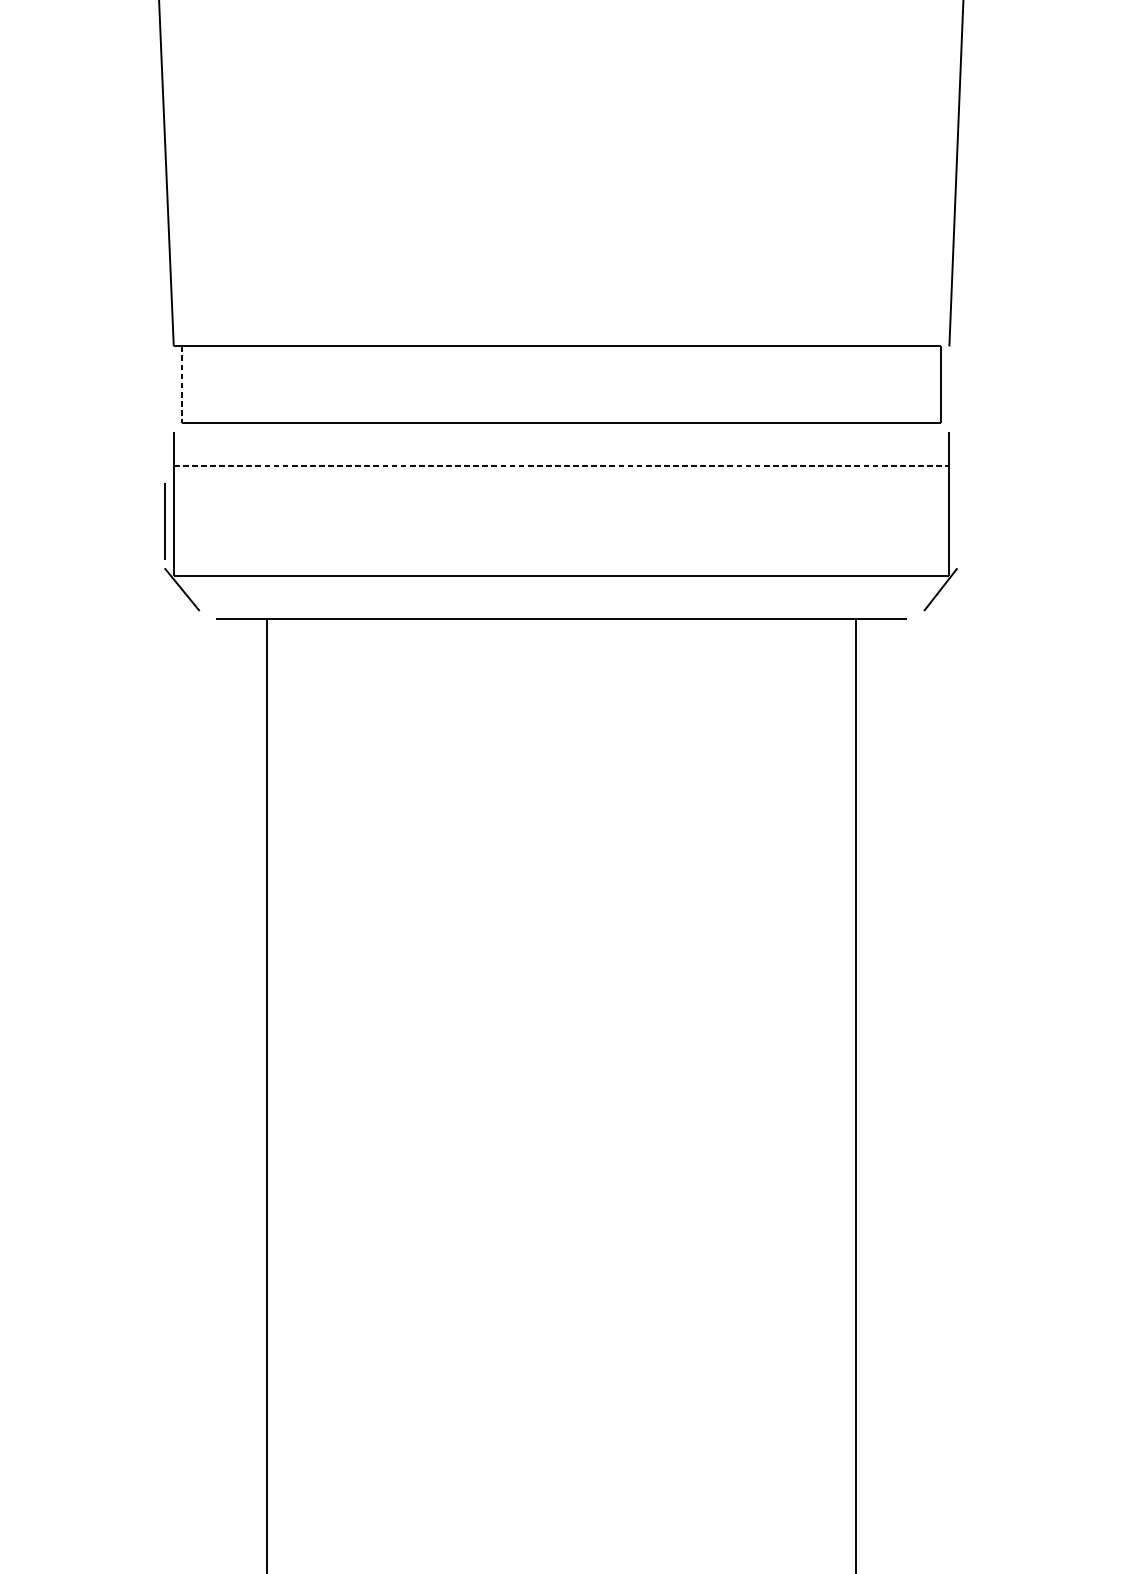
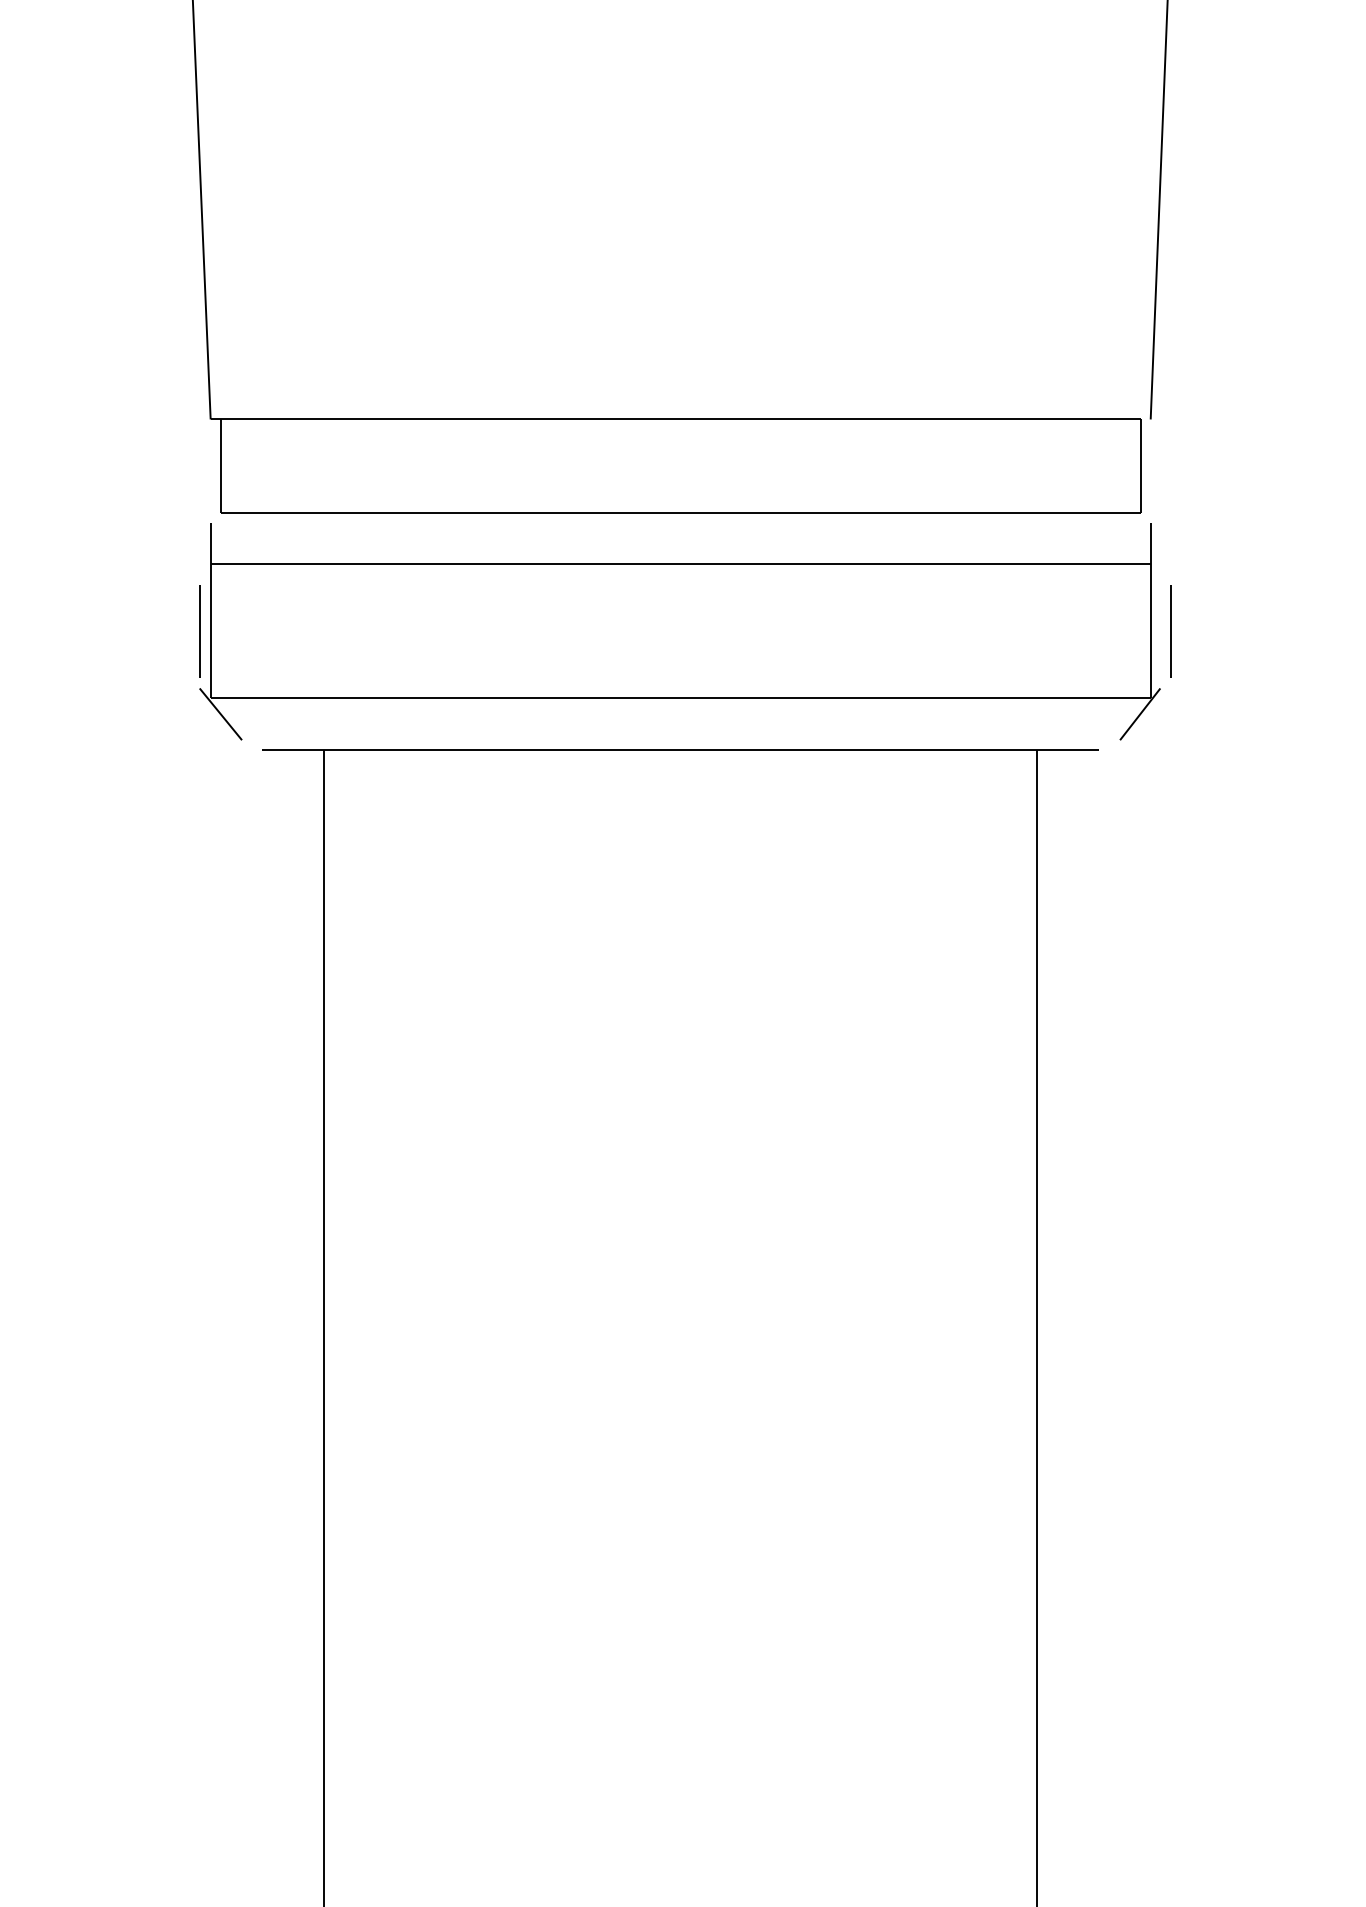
line: (181, 385) -> (220, 466), dashed -> solid
line: (562, 466) -> (681, 564), dashed -> solid
line: (965, 521) -> (1170, 631), added

